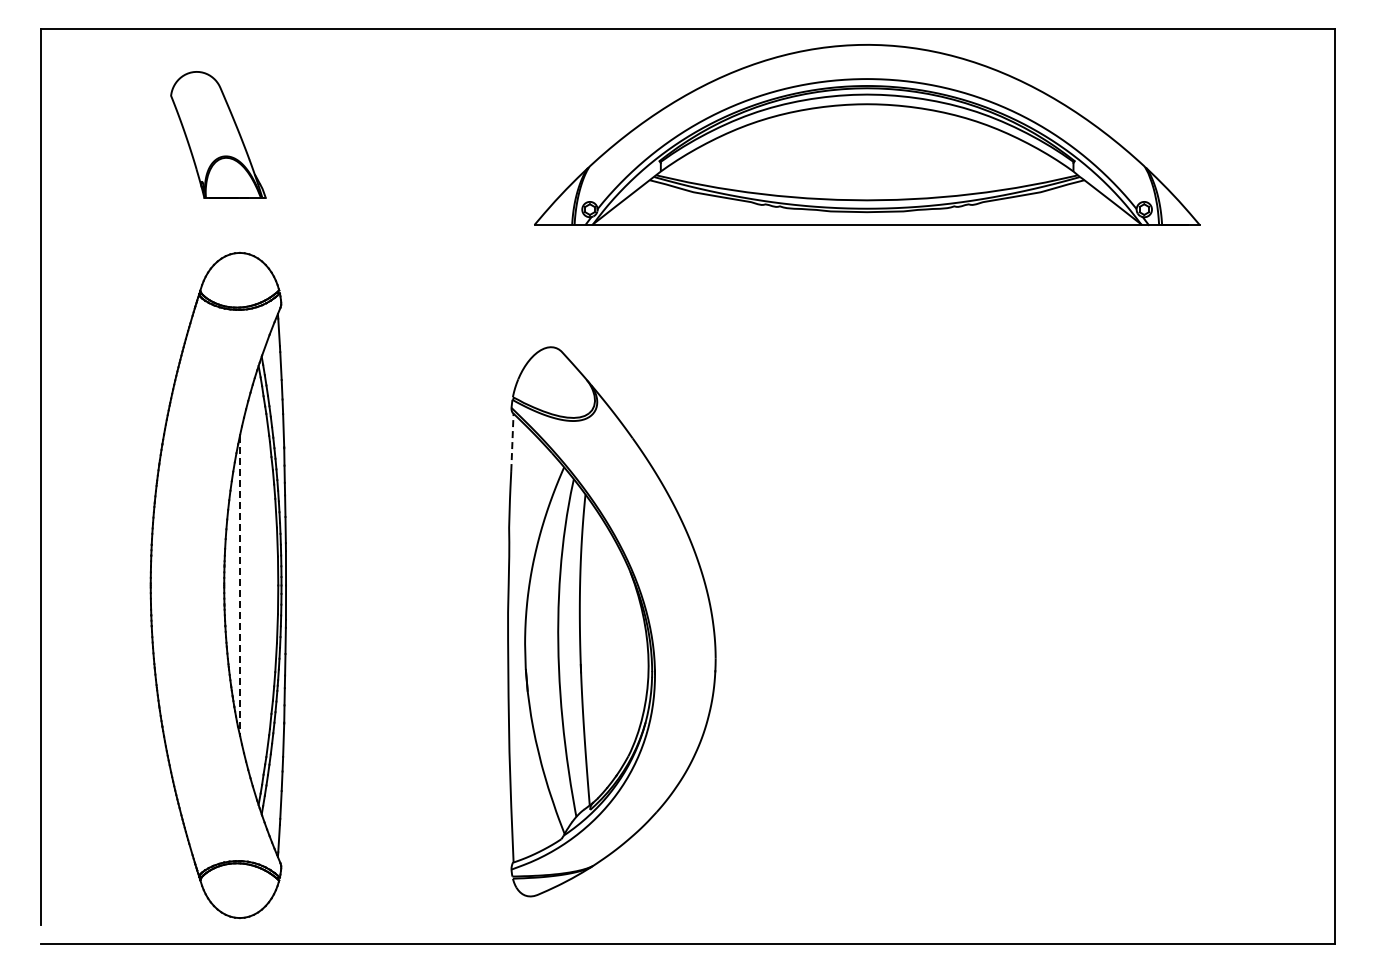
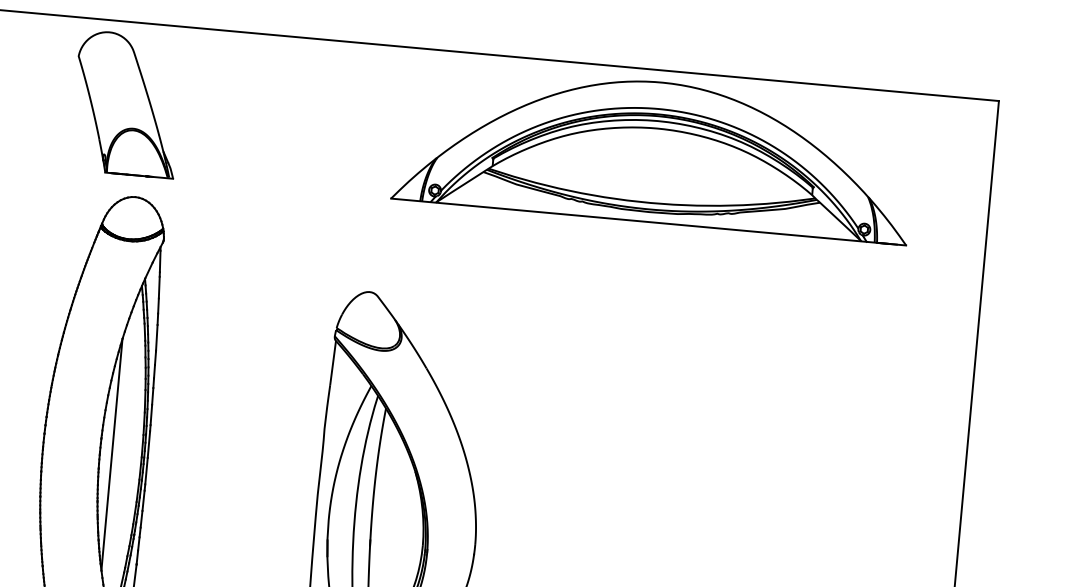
part: (218, 134) -> (127, 103), size x1.43
part: (867, 135) -> (655, 152), moved
line: (512, 441) -> (333, 362), dashed -> solid
line: (239, 585) -> (111, 454), dashed -> solid

